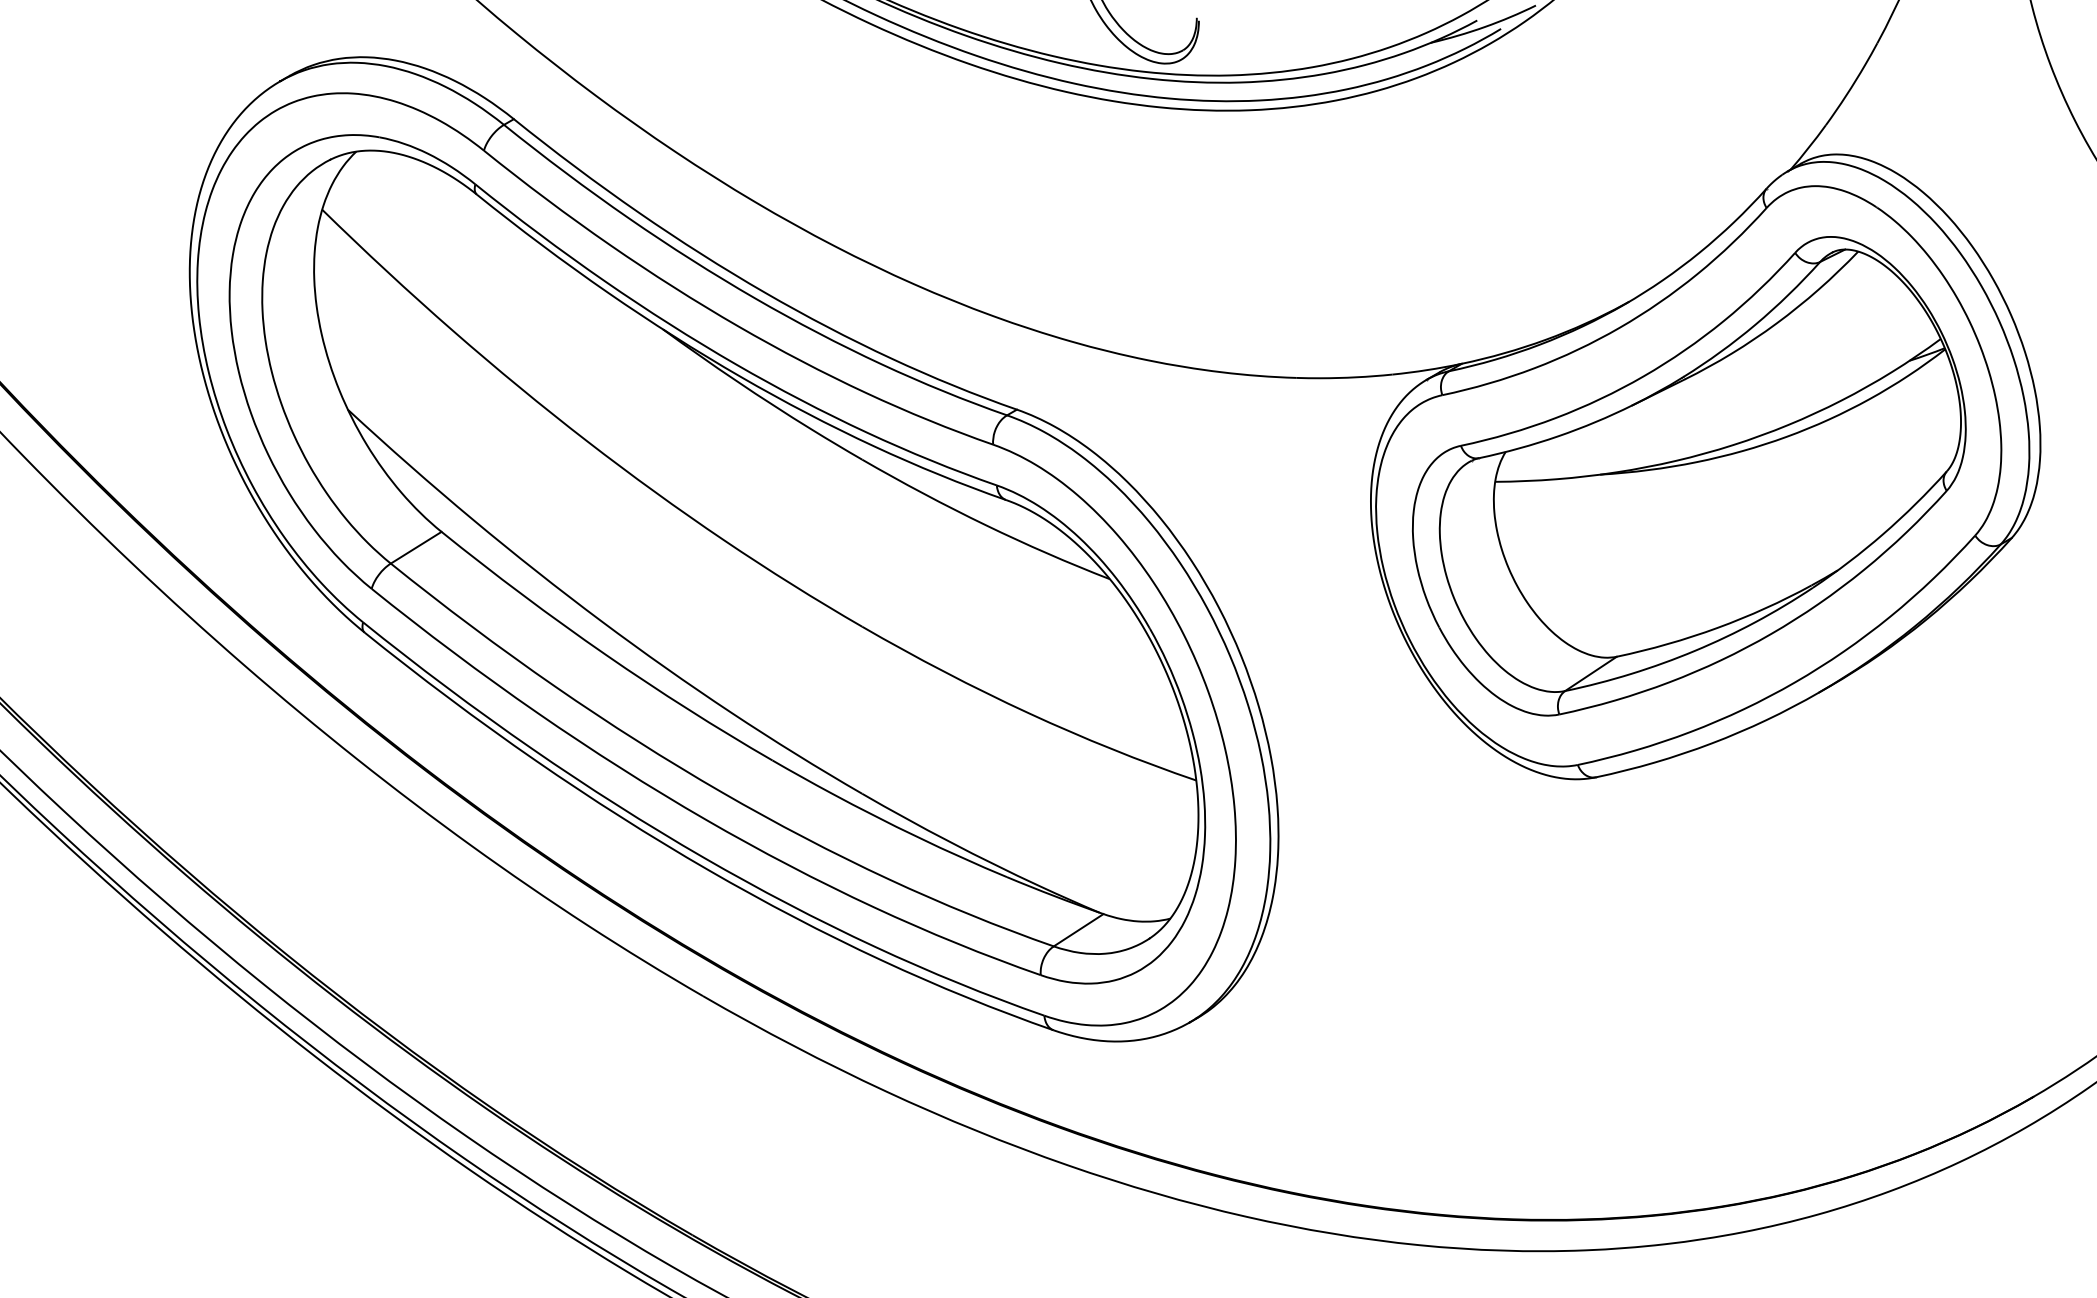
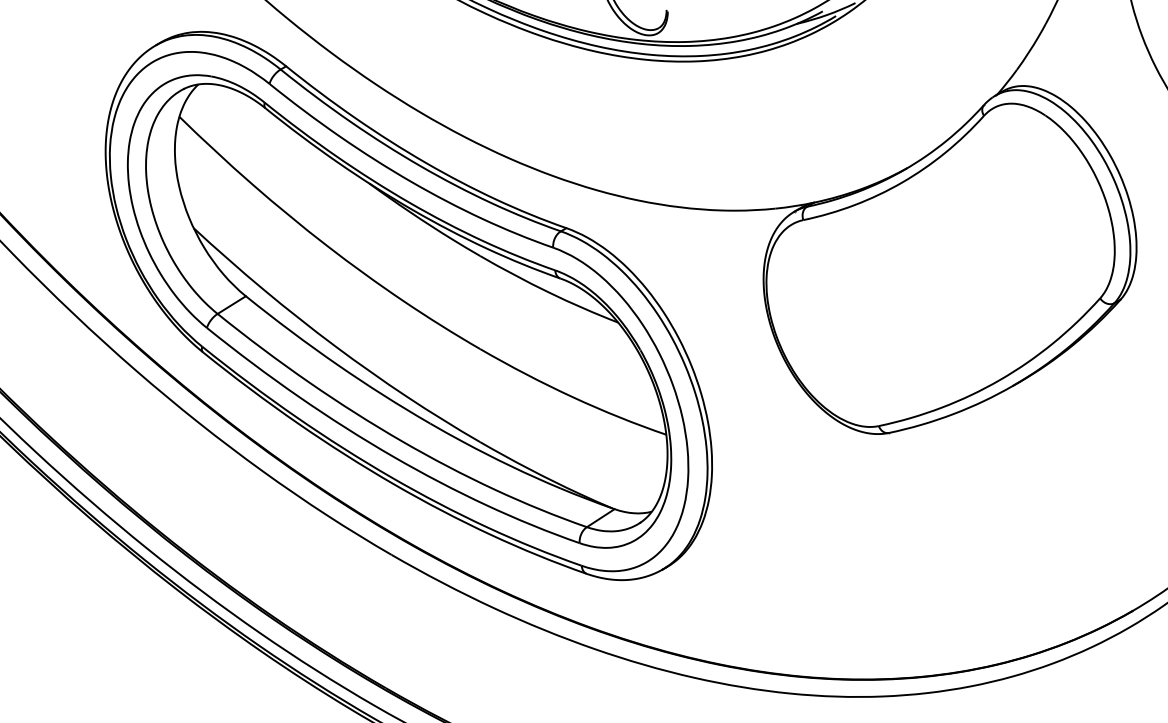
part: (1688, 476) -> (940, 265), removed

